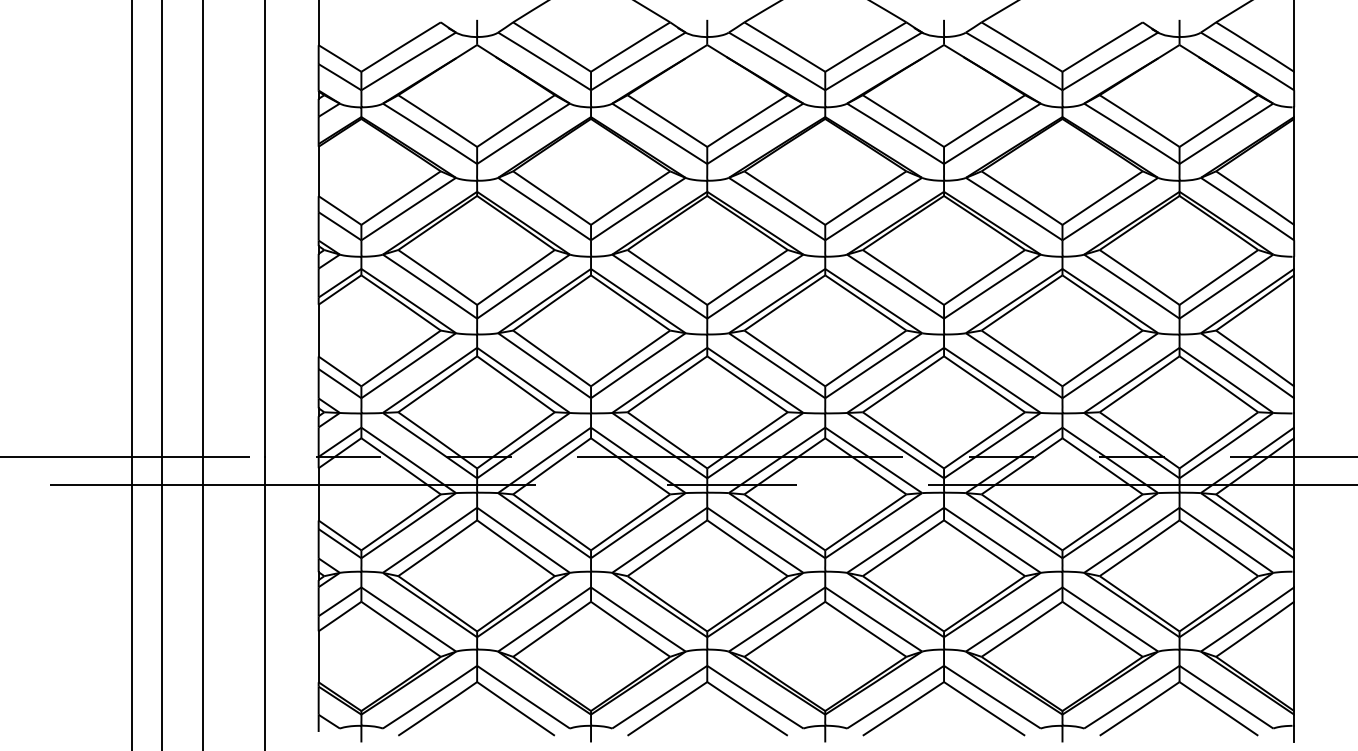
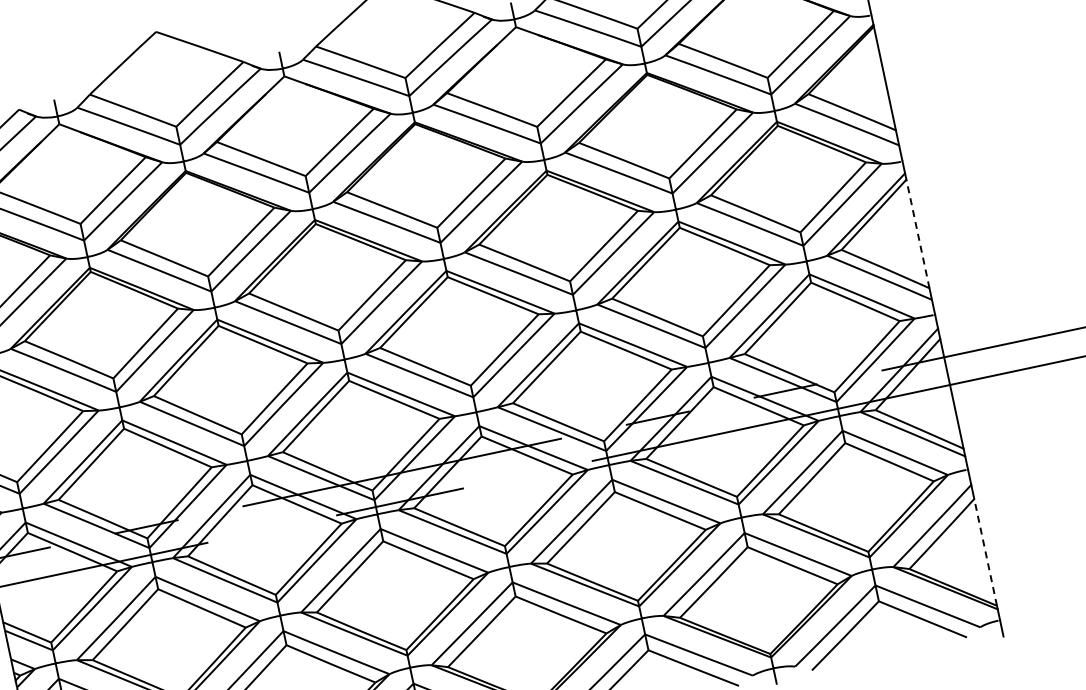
line: (1294, 330) -> (918, 233), solid -> dashed
line: (1294, 656) -> (985, 552), solid -> dashed

